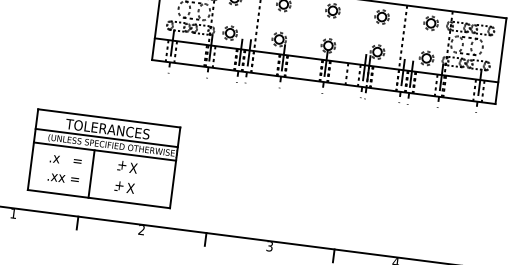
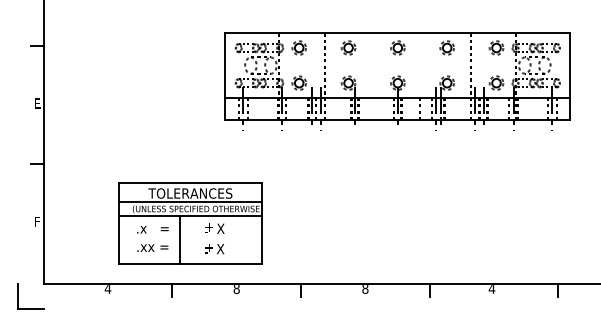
text: (12, 214) -> (107, 289), 1 -> 4
text: (141, 230) -> (236, 289), 2 -> 8
text: (269, 247) -> (365, 289), 3 -> 8

